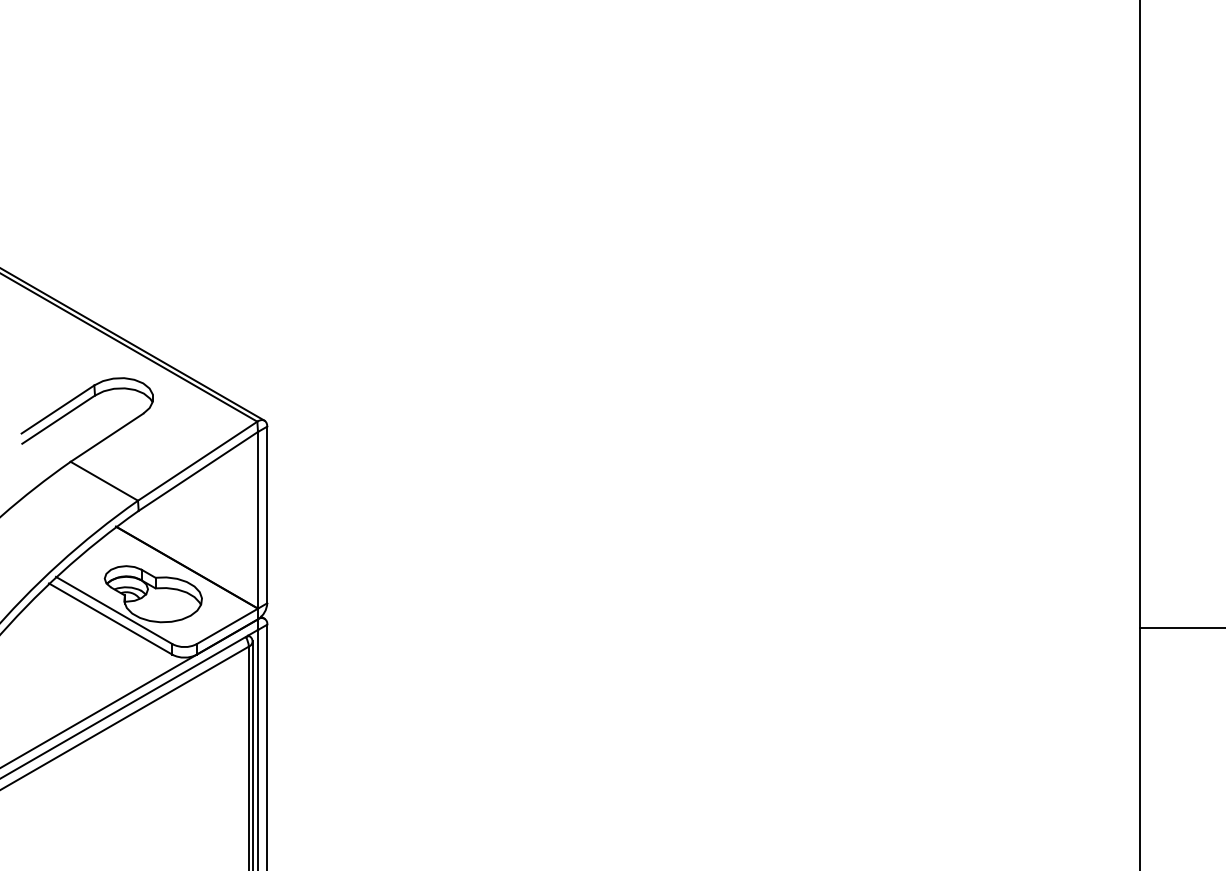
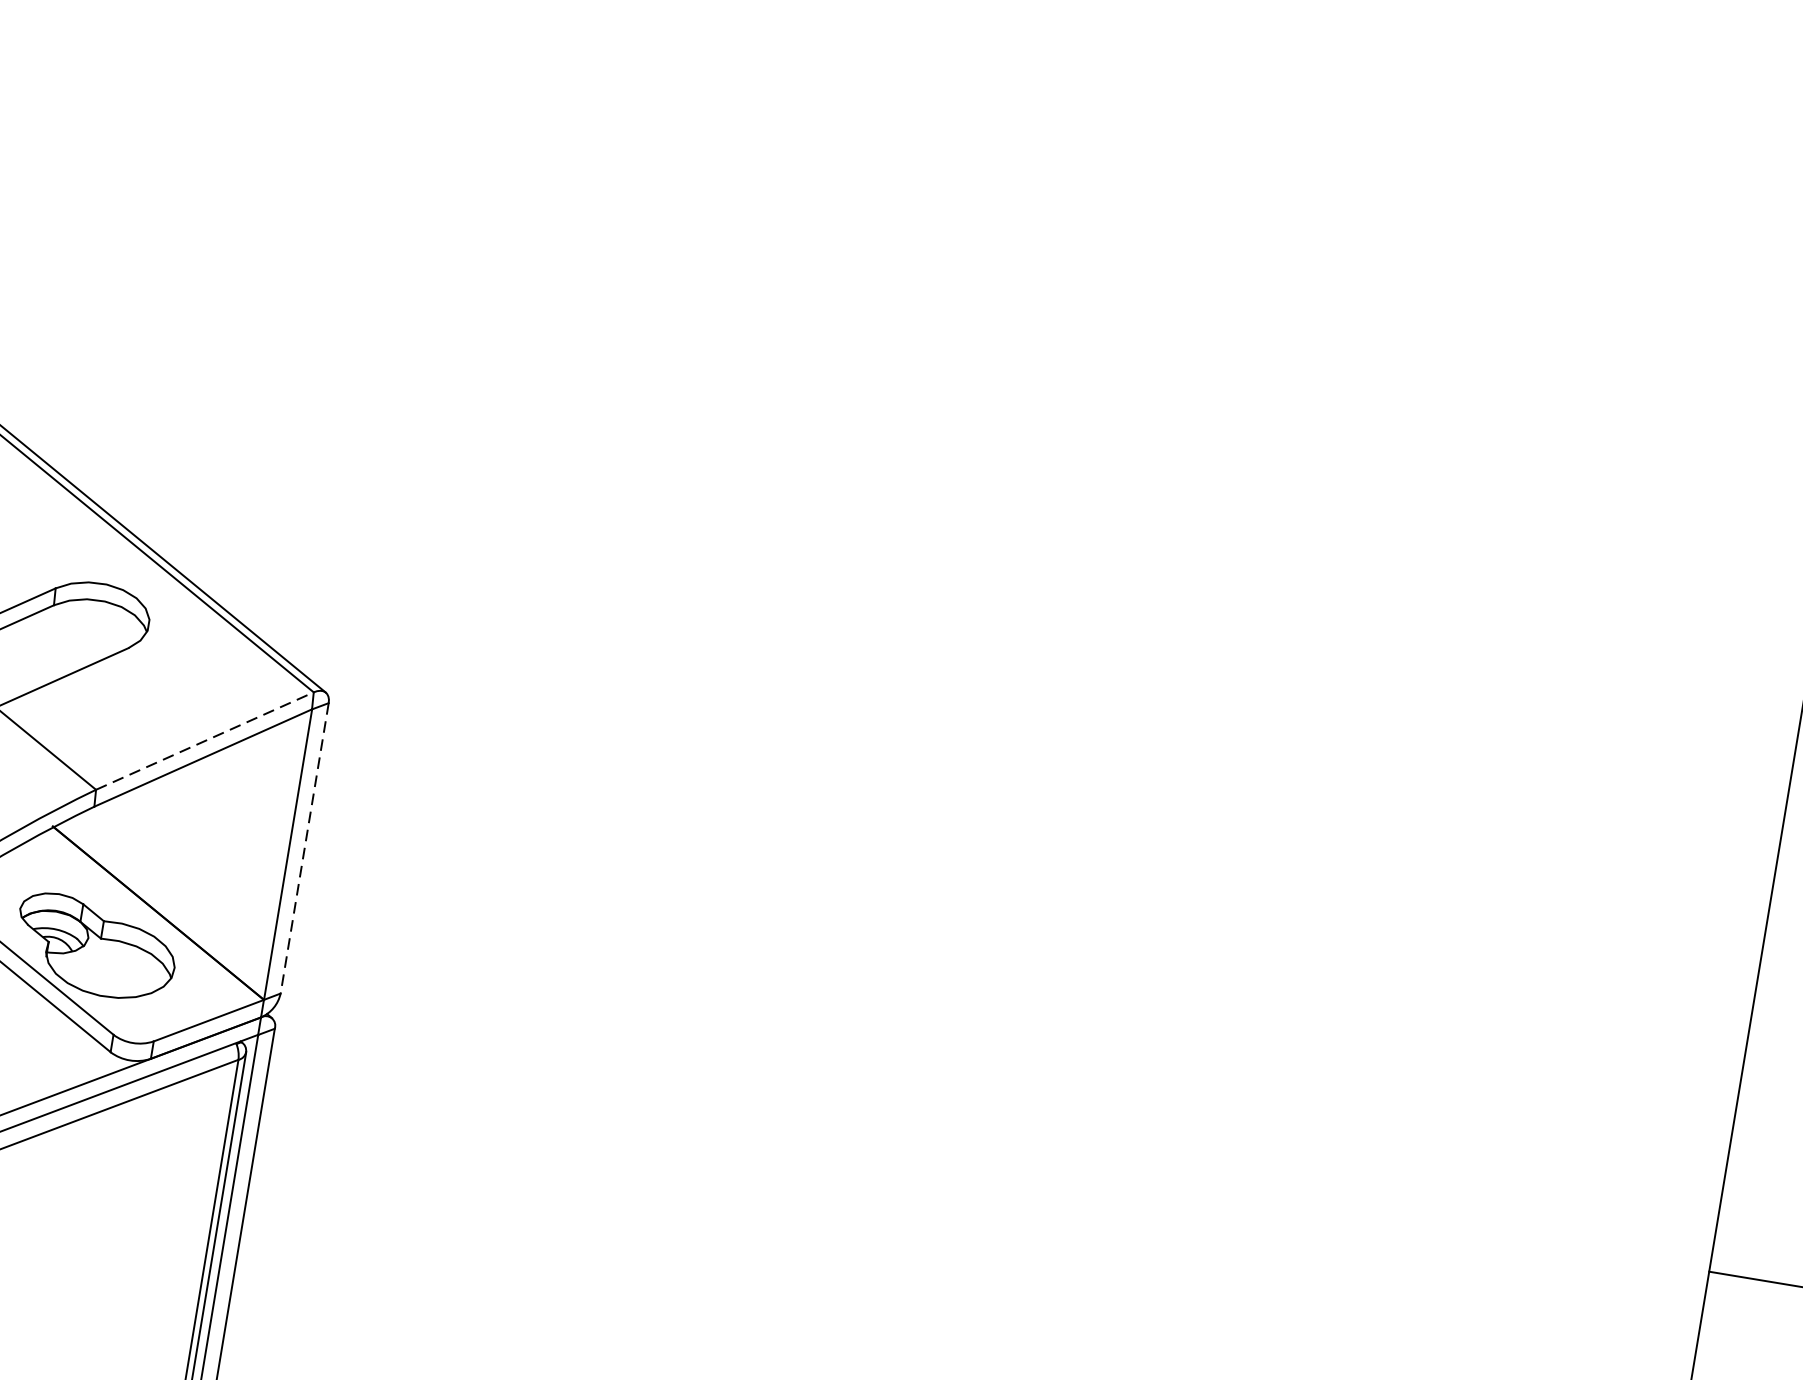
line: (197, 461) -> (204, 741), solid -> dashed
line: (267, 515) -> (304, 849), solid -> dashed

